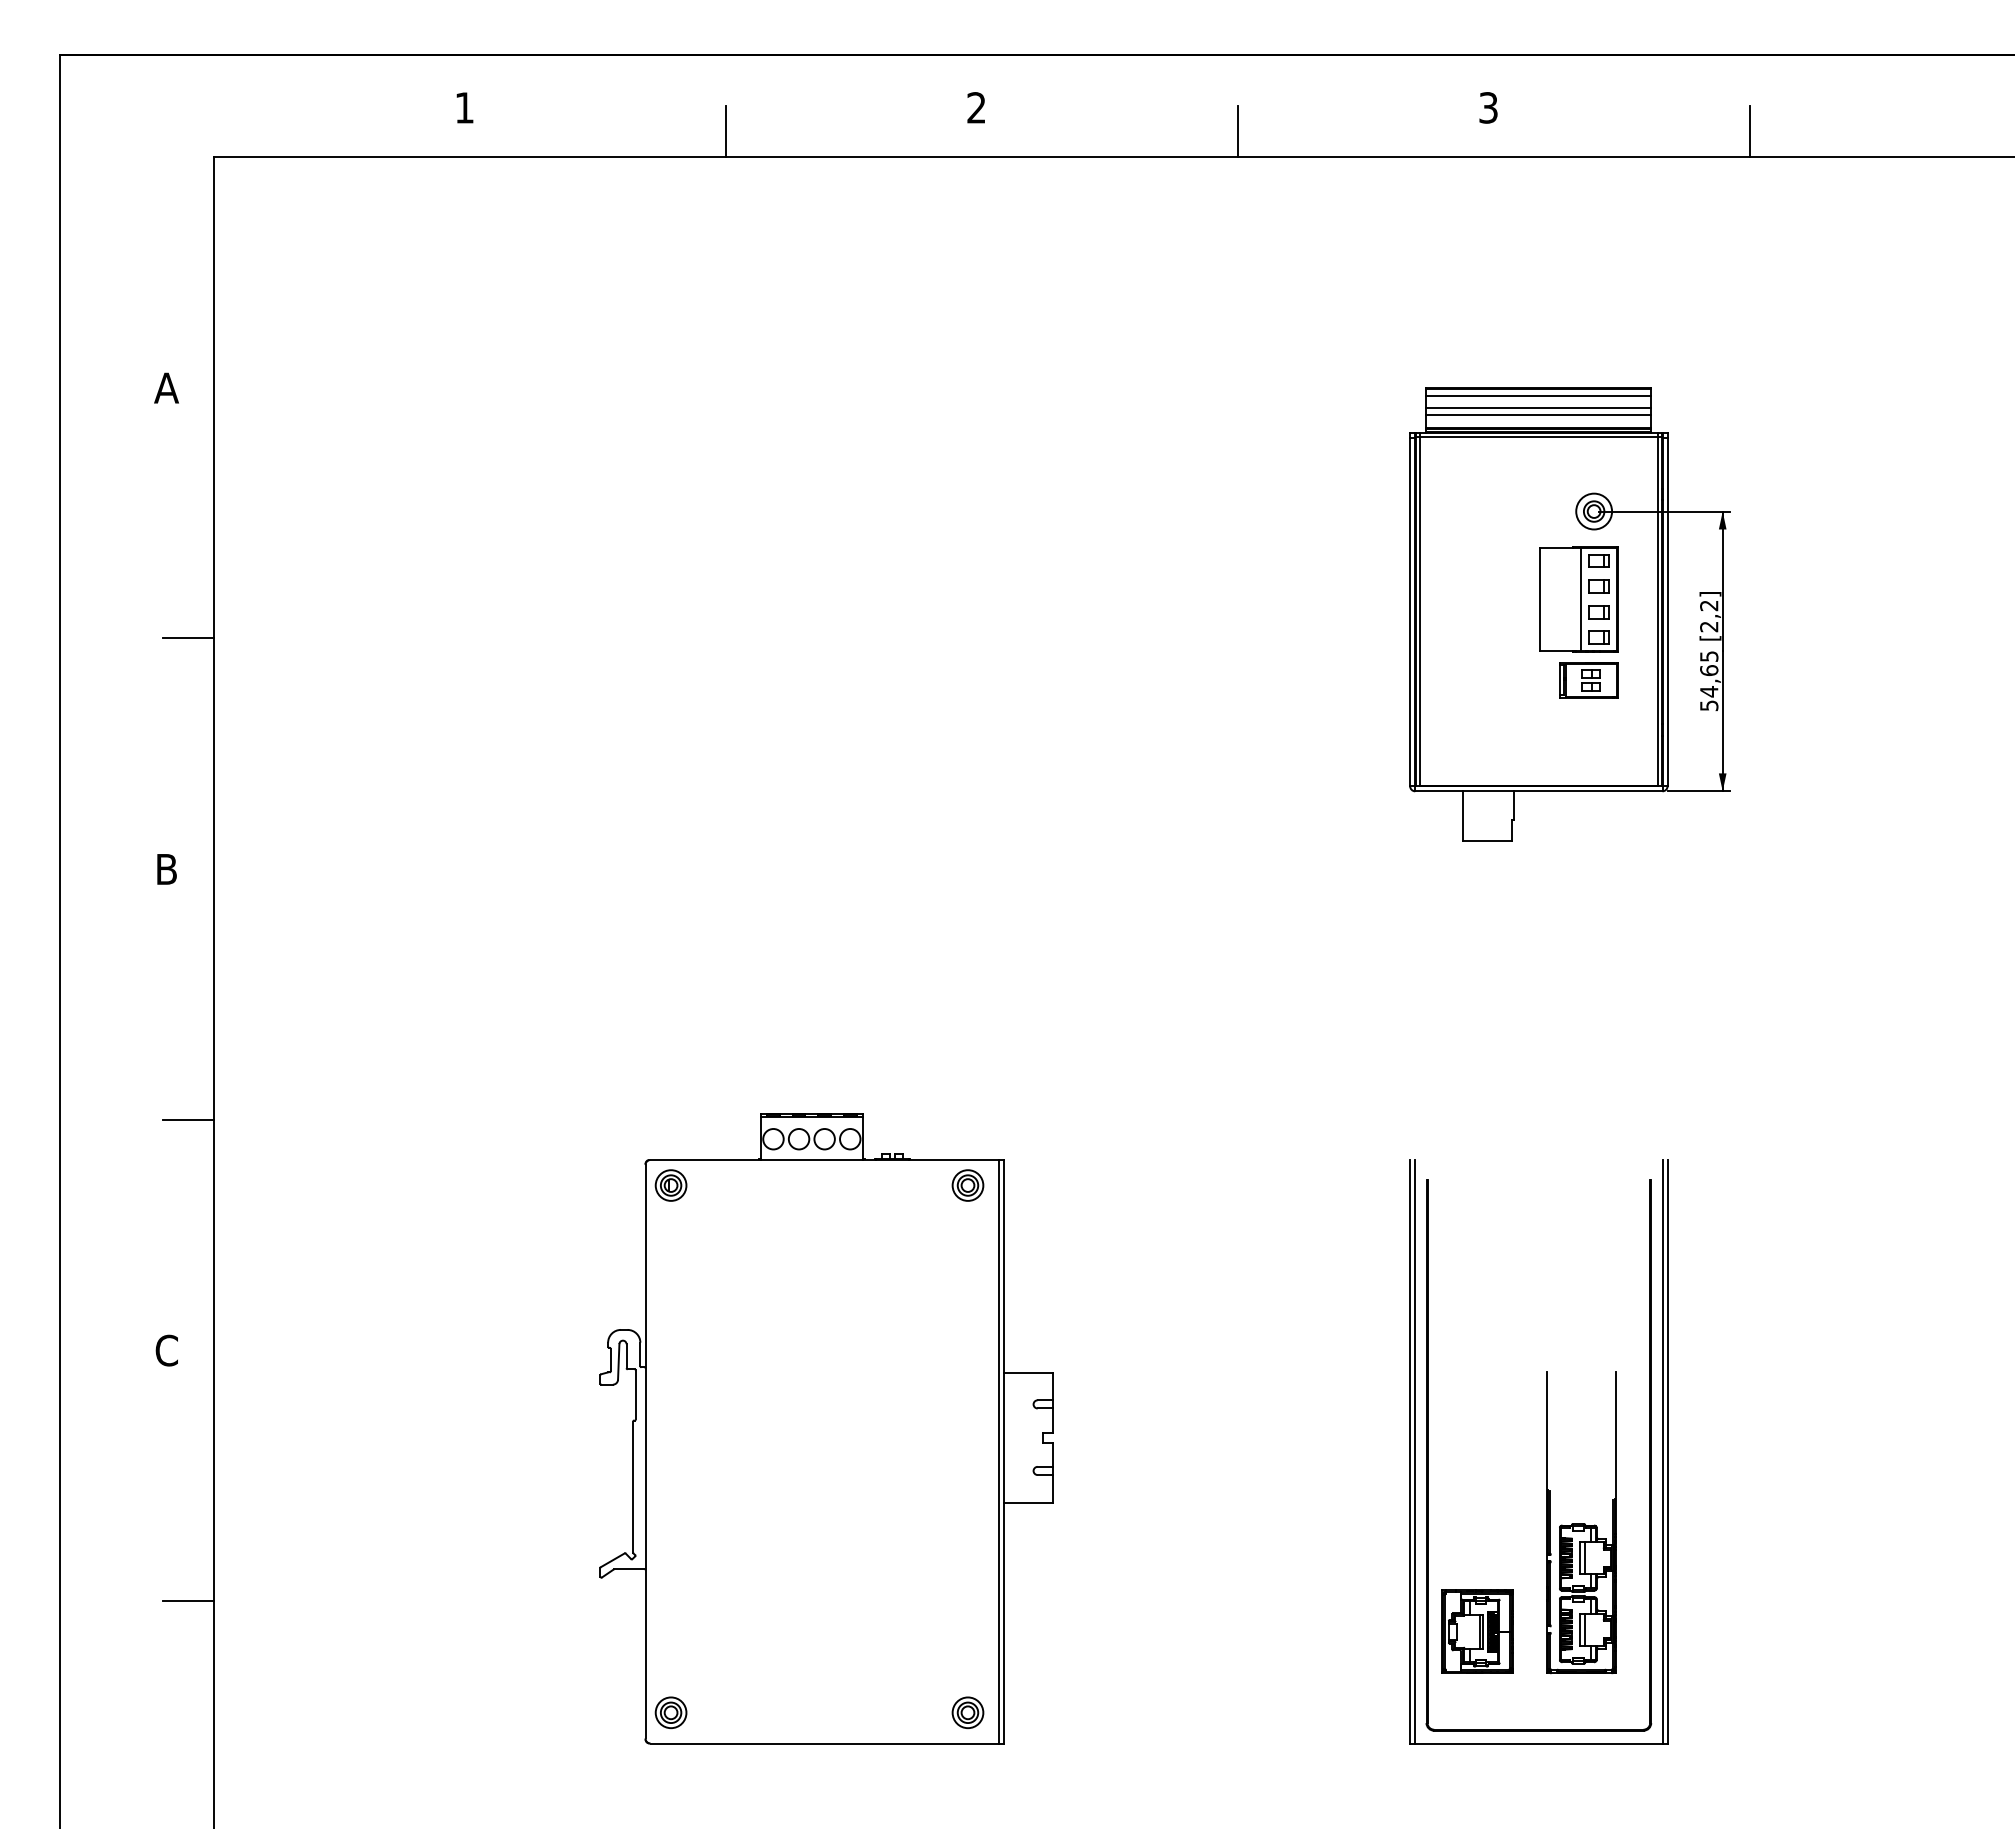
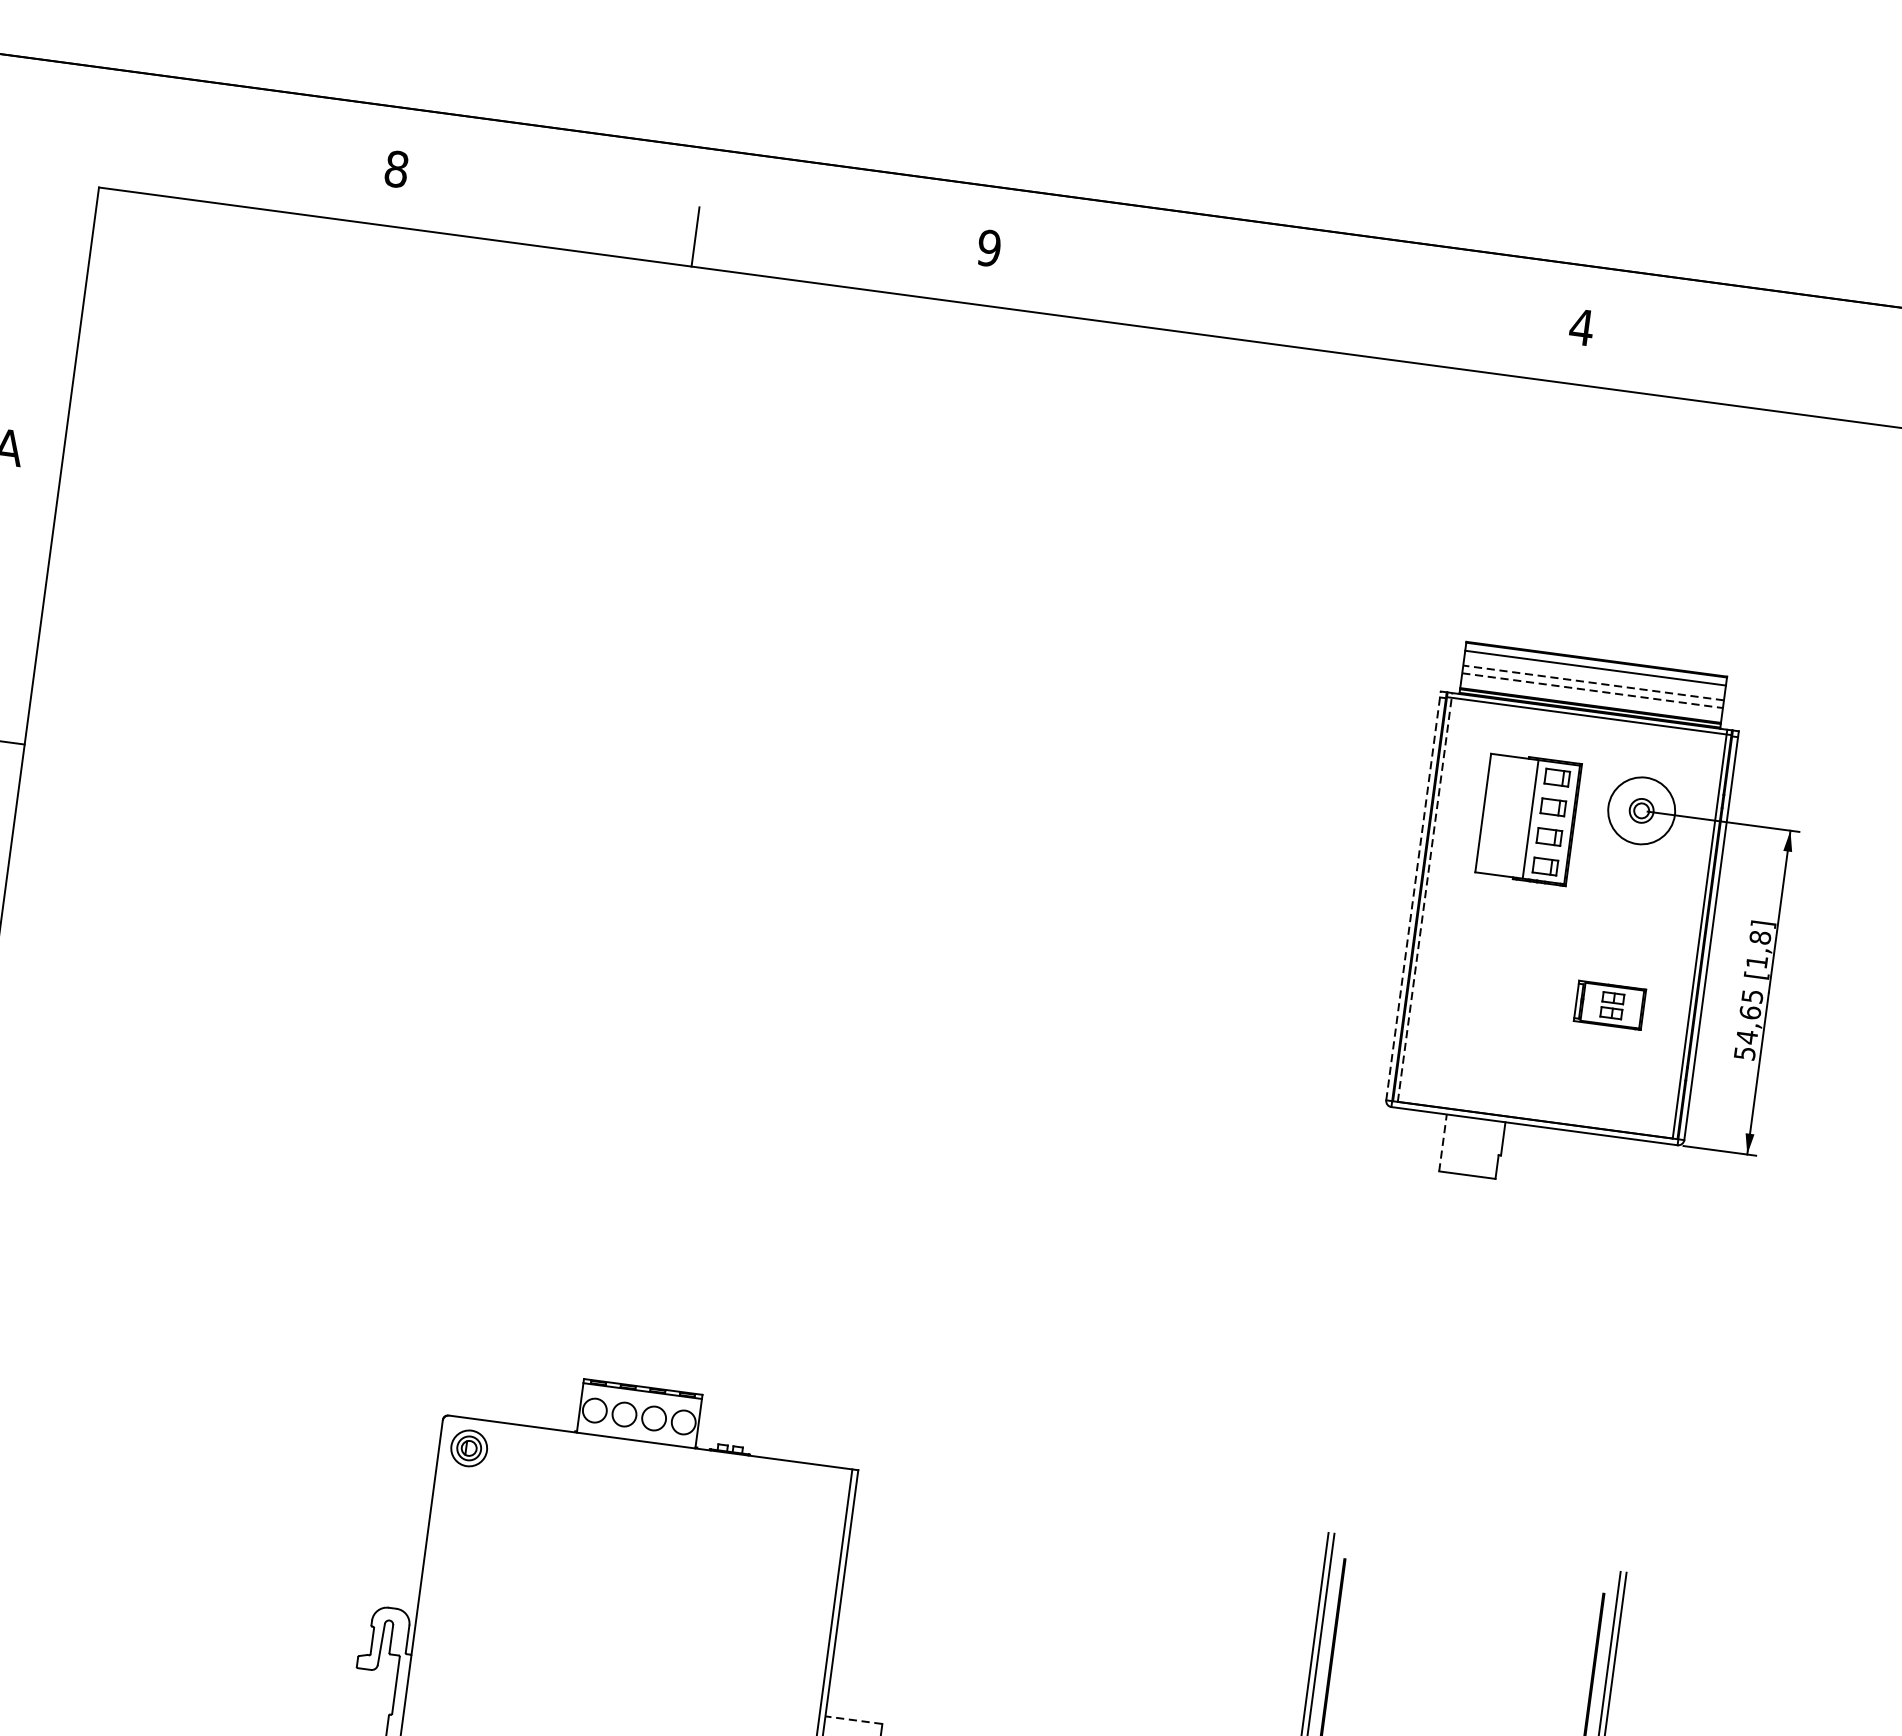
text: (464, 107) -> (396, 168), 1 -> 8
text: (976, 107) -> (989, 247), 2 -> 9
text: (1488, 107) -> (1581, 326), 3 -> 4
line: (1237, 131) -> (1287, 315), removed
line: (1749, 131) -> (1880, 394), removed
line: (1538, 408) -> (1593, 682), solid -> dashed
line: (1538, 415) -> (1592, 691), solid -> dashed
circle: (1594, 511) -> (1642, 810), size x1.6
part: (1578, 599) -> (1527, 819), moved
line: (1410, 609) -> (1414, 895), solid -> dashed
line: (1420, 609) -> (1425, 897), solid -> dashed
text: (1709, 616) -> (1758, 950), [2,2] -> [1,8]
line: (1463, 815) -> (1443, 1142), solid -> dashed
part: (967, 1185) -> (812, 1494), removed
line: (1028, 1372) -> (854, 1720), solid -> dashed

